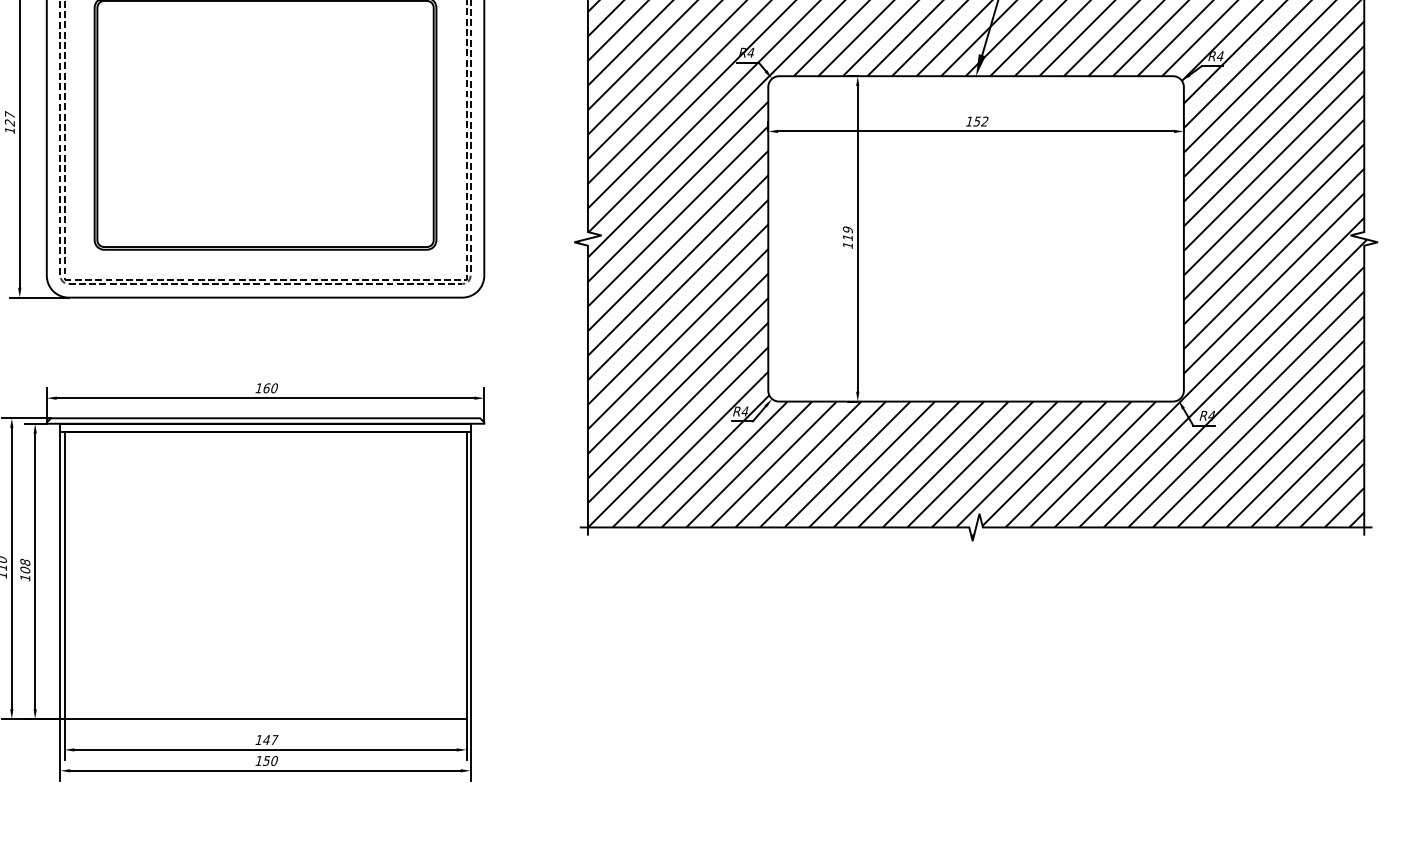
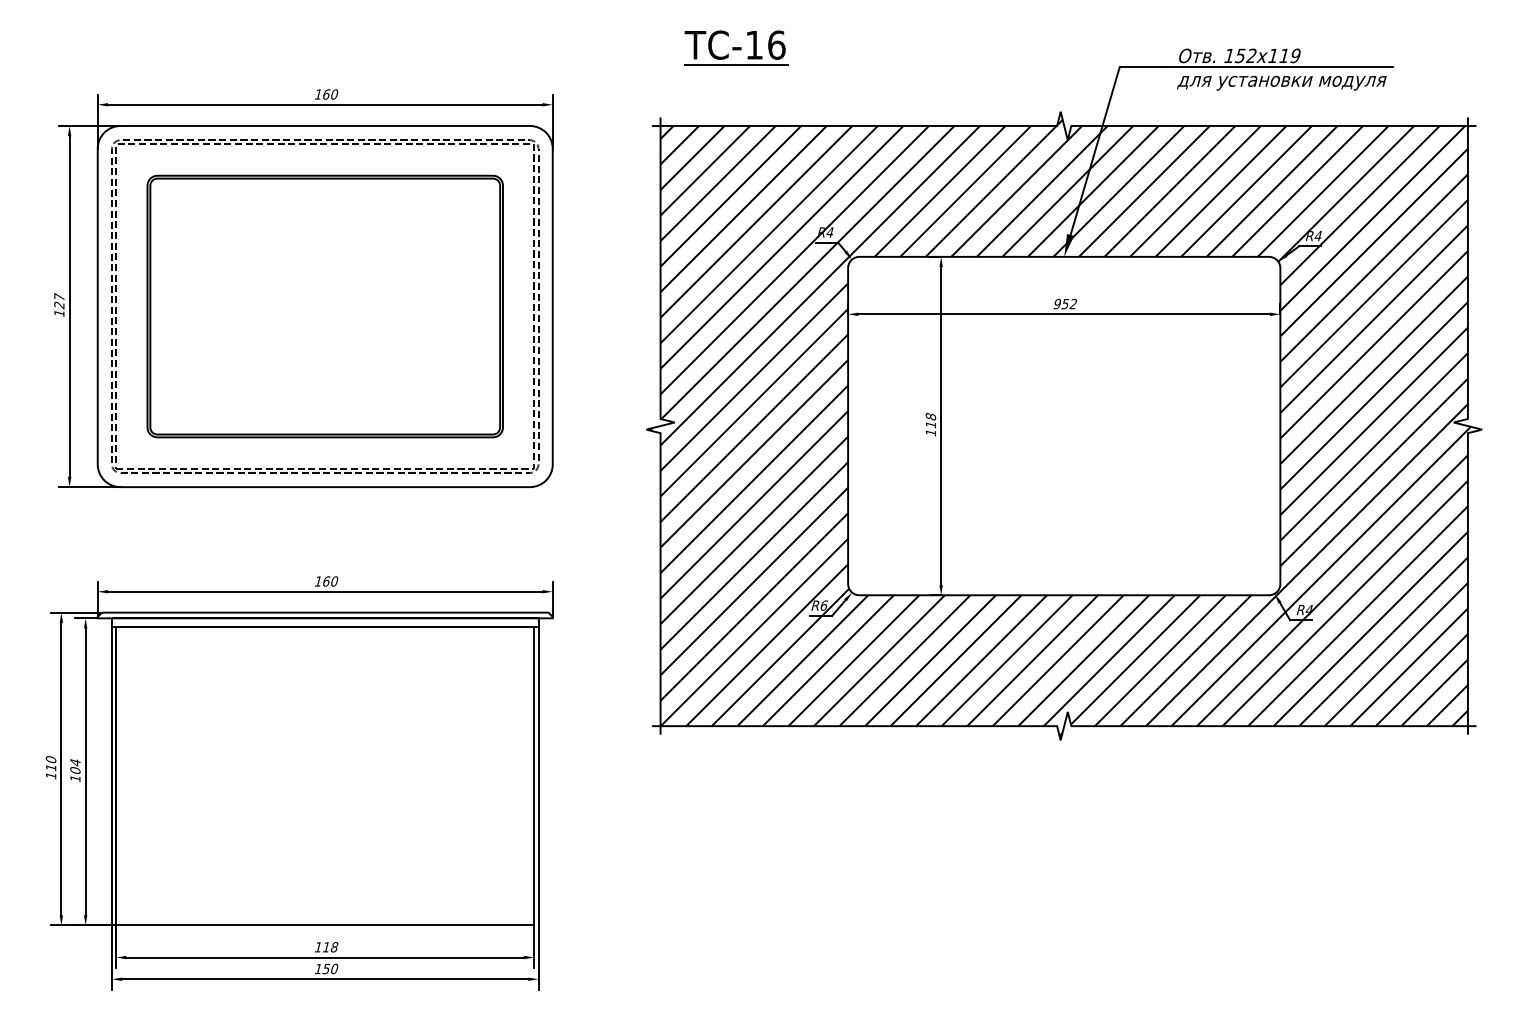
text: (968, 121) -> (1056, 303), 152 -> 952
text: (848, 229) -> (931, 416), 119 -> 118
text: (744, 411) -> (823, 605), R4 -> R6
text: (25, 562) -> (75, 762), 108 -> 104
text: (270, 740) -> (330, 947), 147 -> 118

